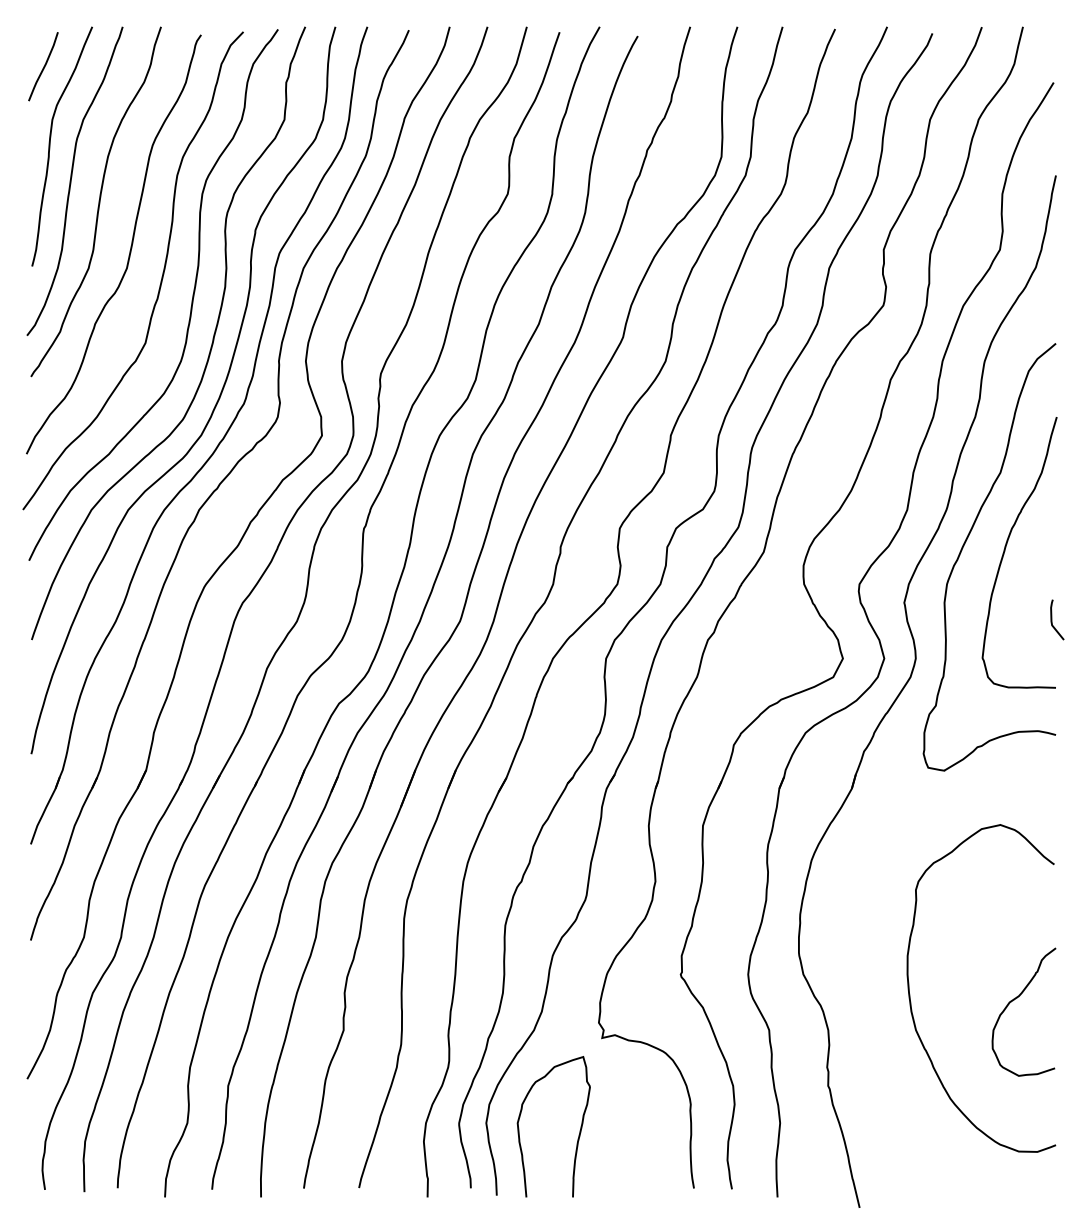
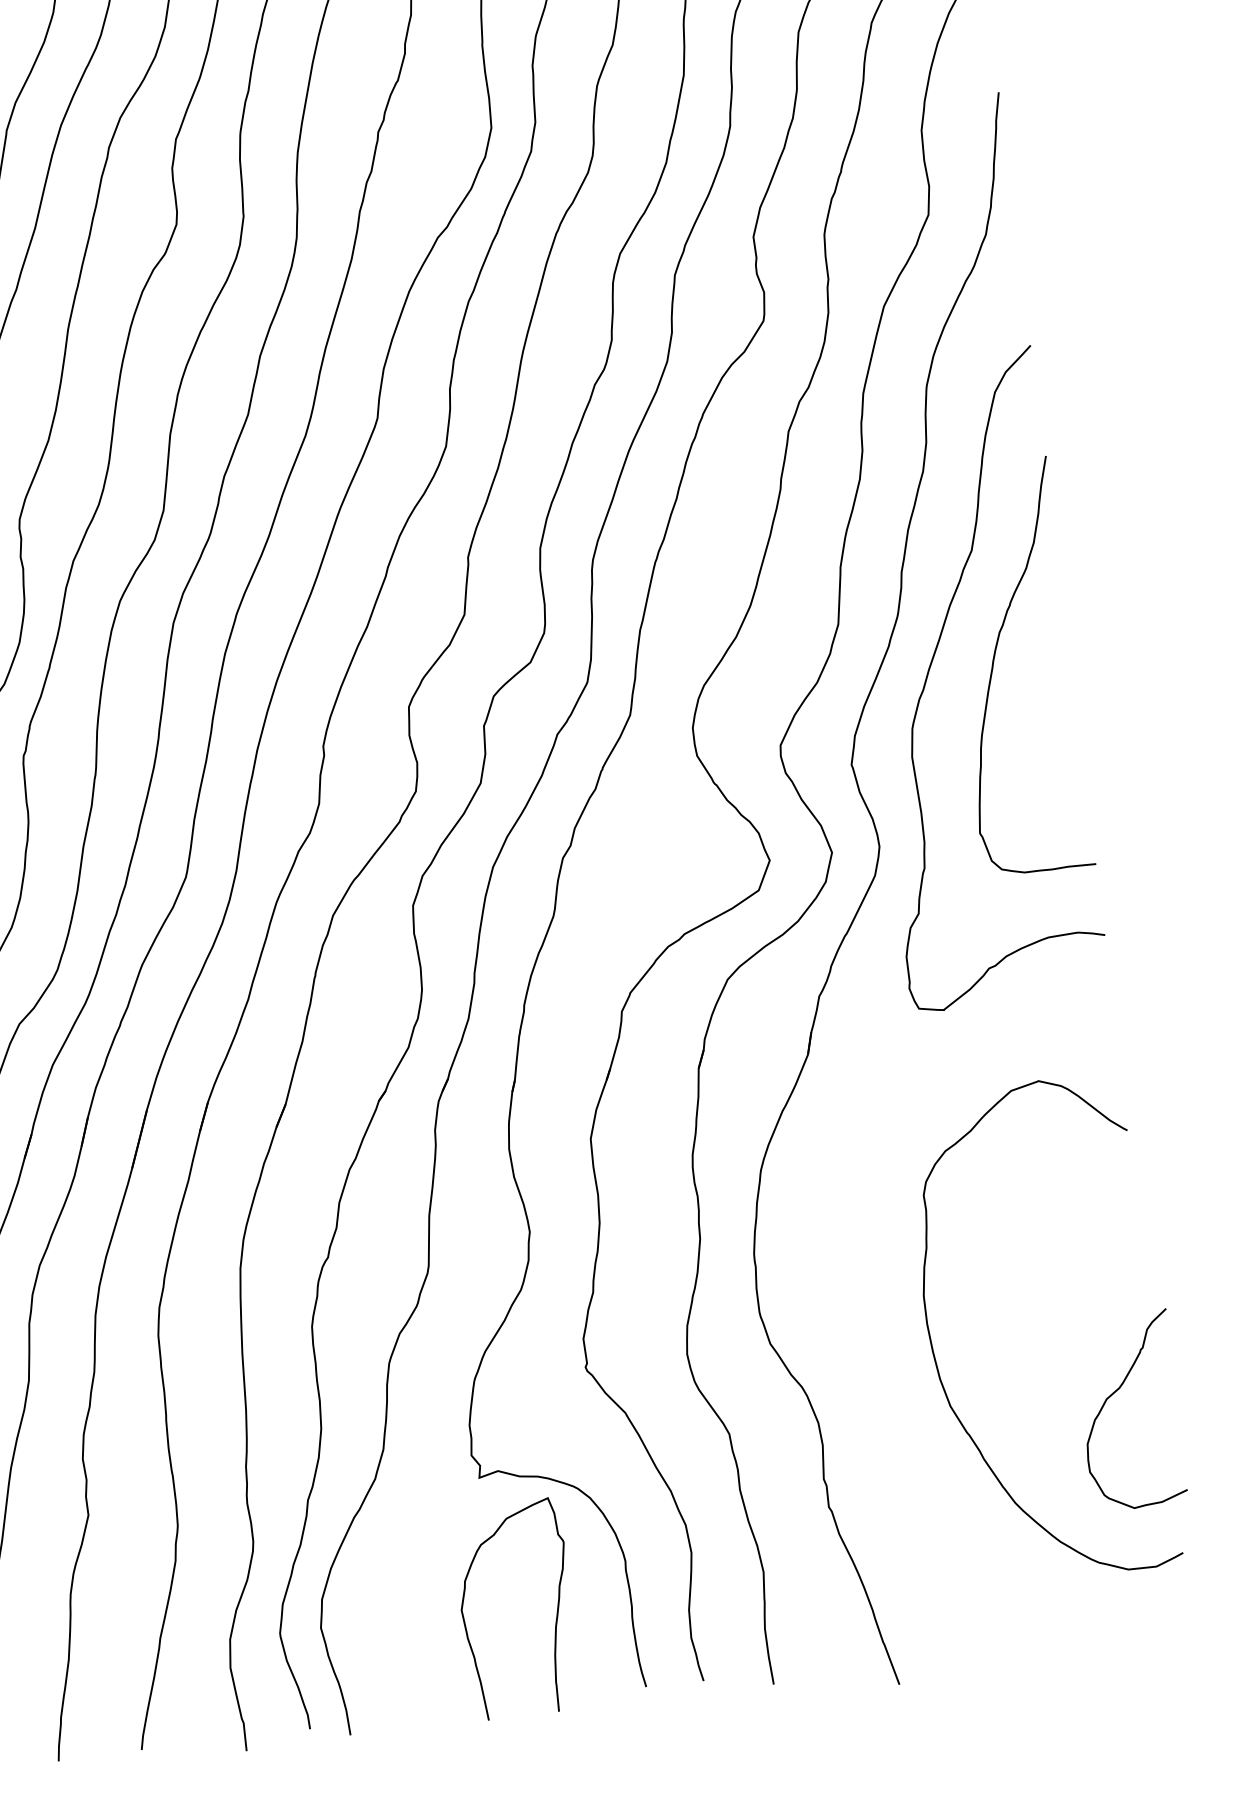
curve: (1052, 619) -> (1077, 761), removed
curve: (1014, 1000) -> (1113, 1395), moved
curve: (578, 1134) -> (555, 1615), moved

